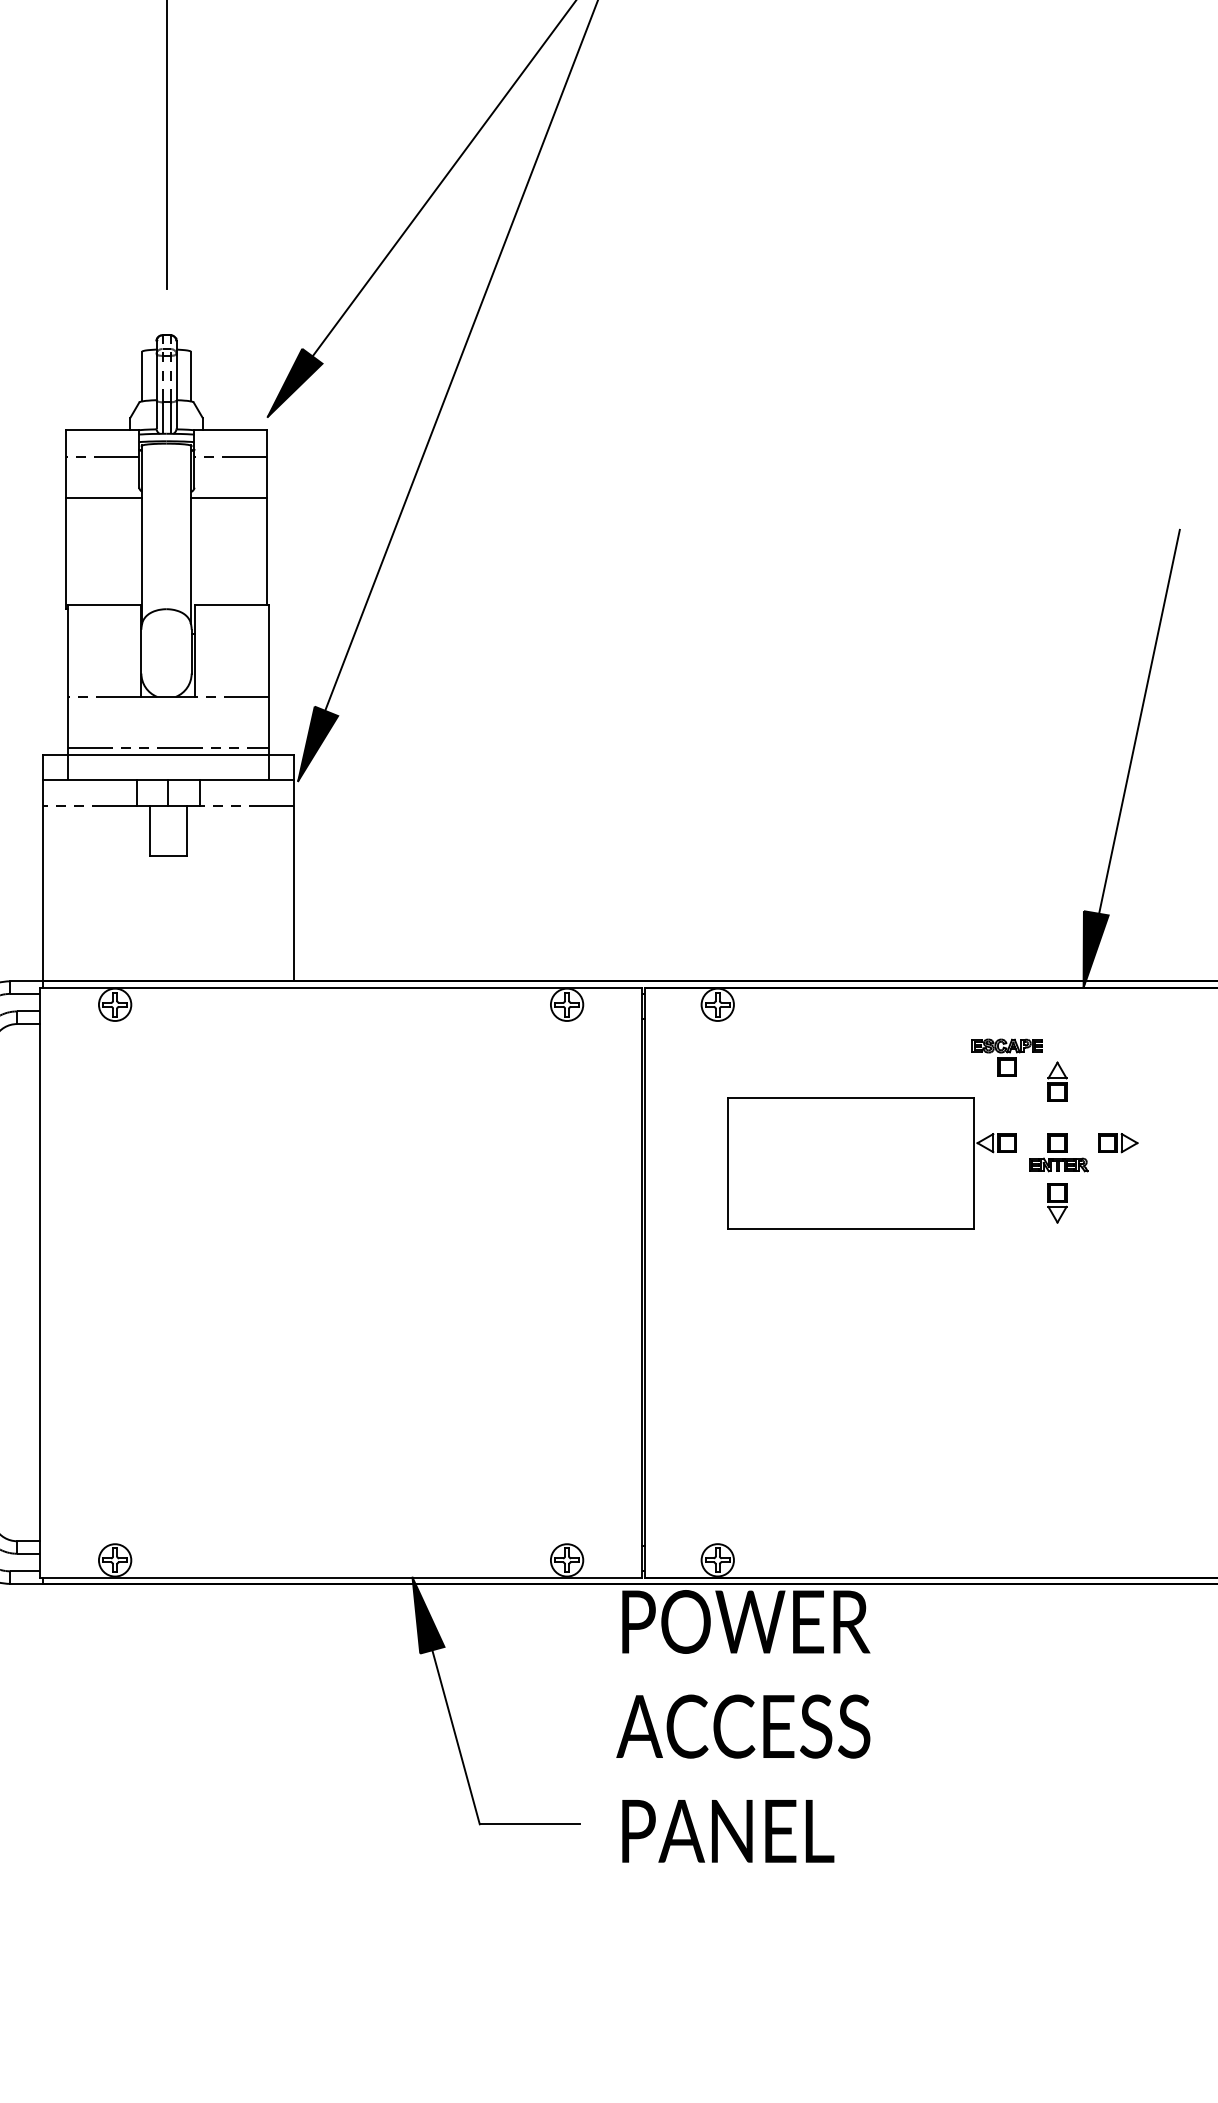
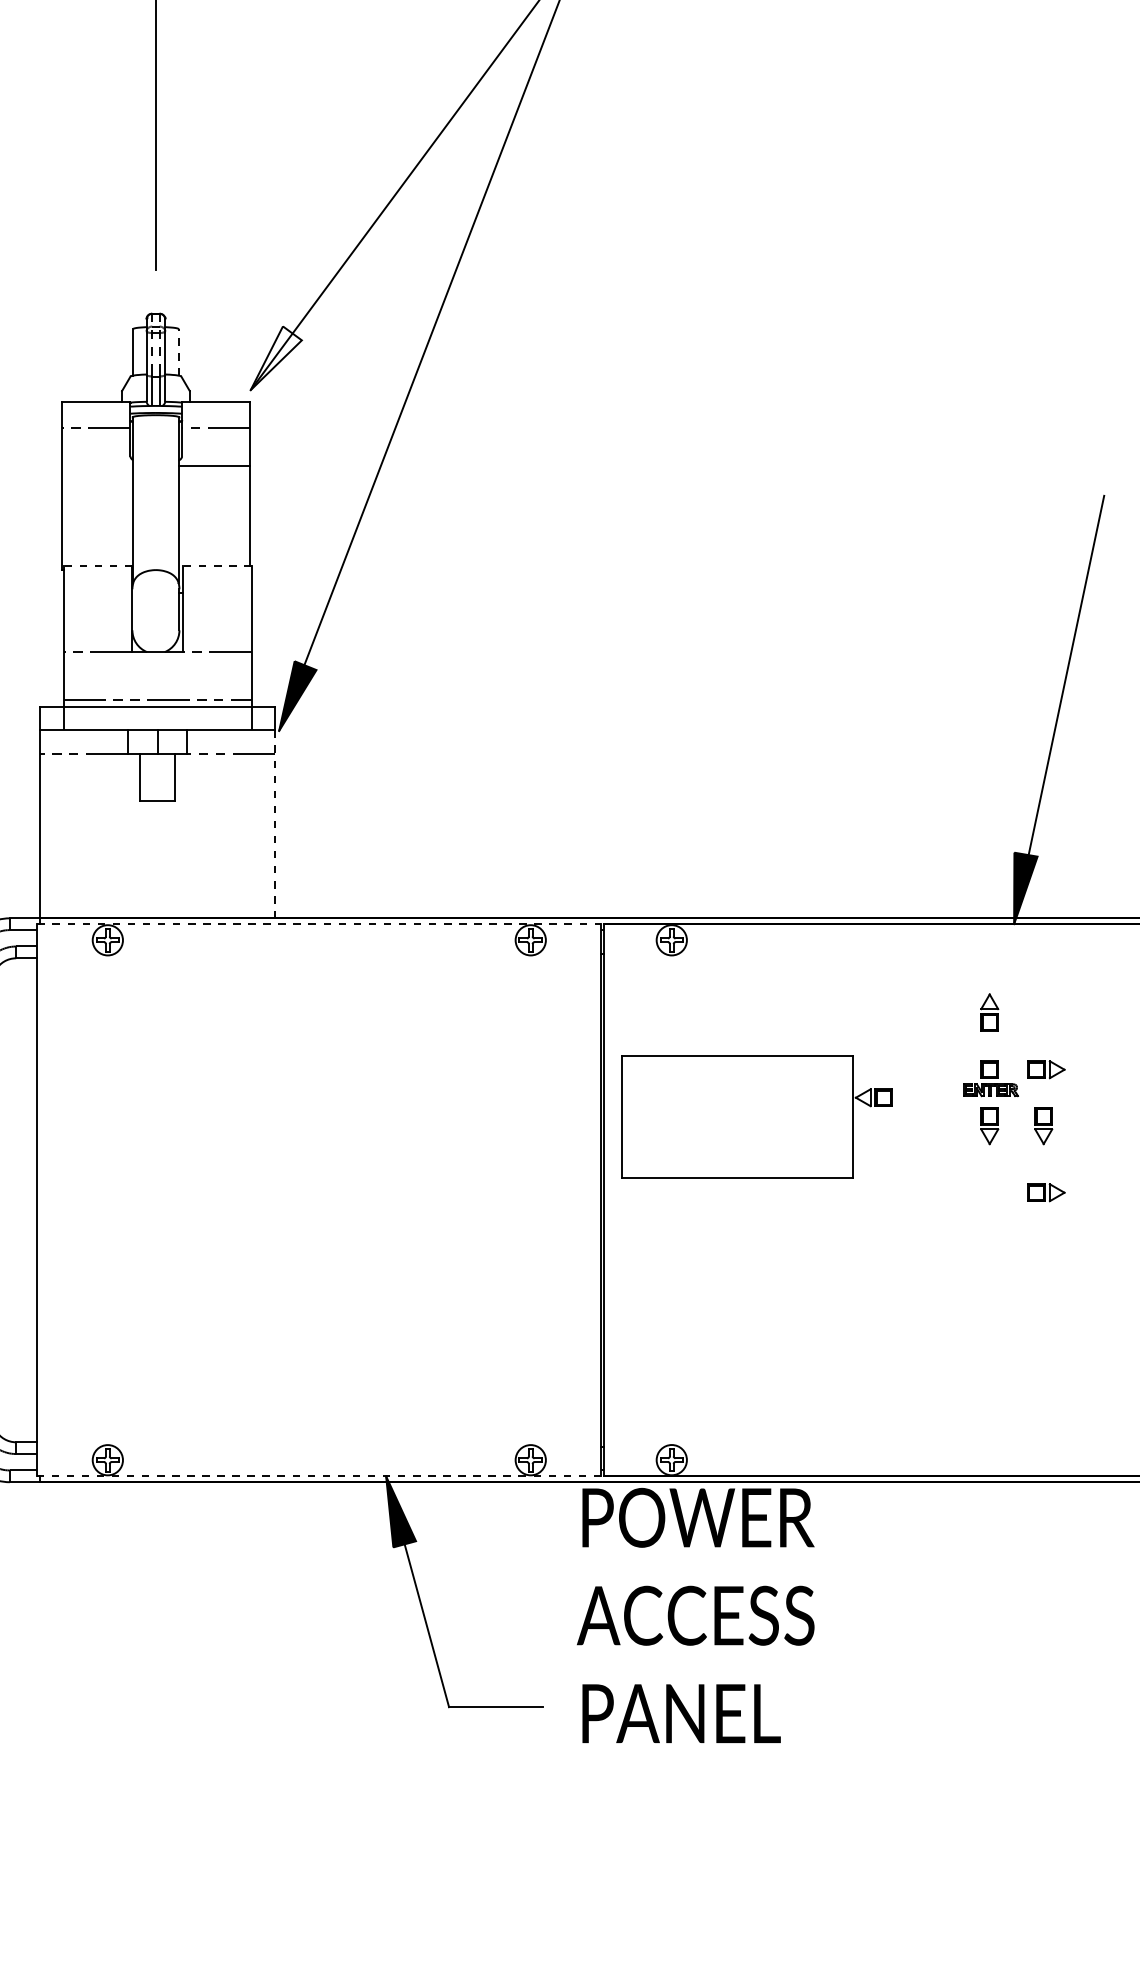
line: (190, 375) -> (178, 351), solid -> dashed
fill: (294, 383) -> (275, 358), removed
line: (104, 497) -> (97, 465), removed
line: (104, 604) -> (97, 565), solid -> dashed
line: (231, 604) -> (216, 565), solid -> dashed
line: (294, 881) -> (275, 824), solid -> dashed
line: (341, 987) -> (319, 924), solid -> dashed
part: (1007, 1057) -> (942, 989), removed
part: (871, 1163) -> (756, 1116), moved
part: (1114, 1203) -> (1043, 1126), added
part: (1118, 1274) -> (1046, 1192), added
line: (341, 1577) -> (319, 1476), solid -> dashed

